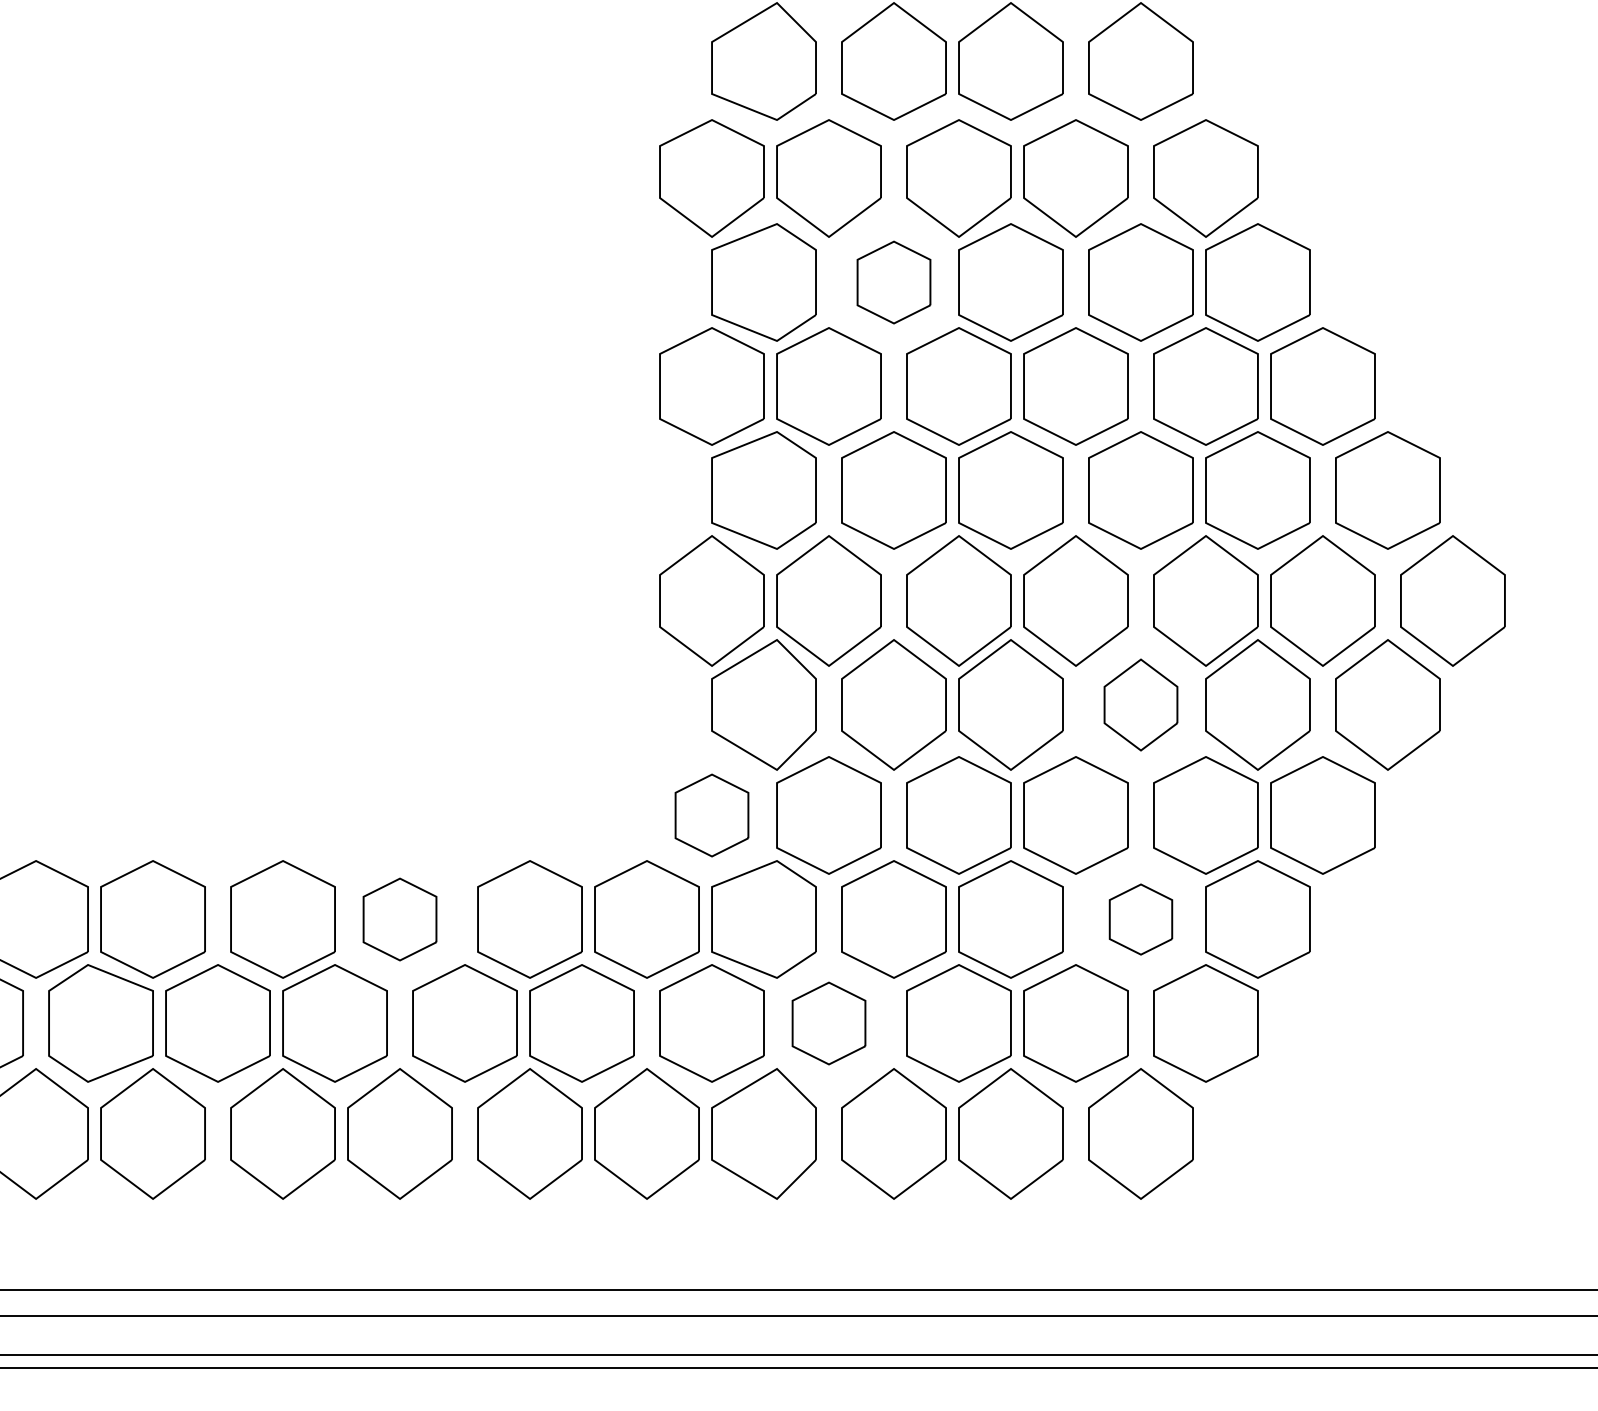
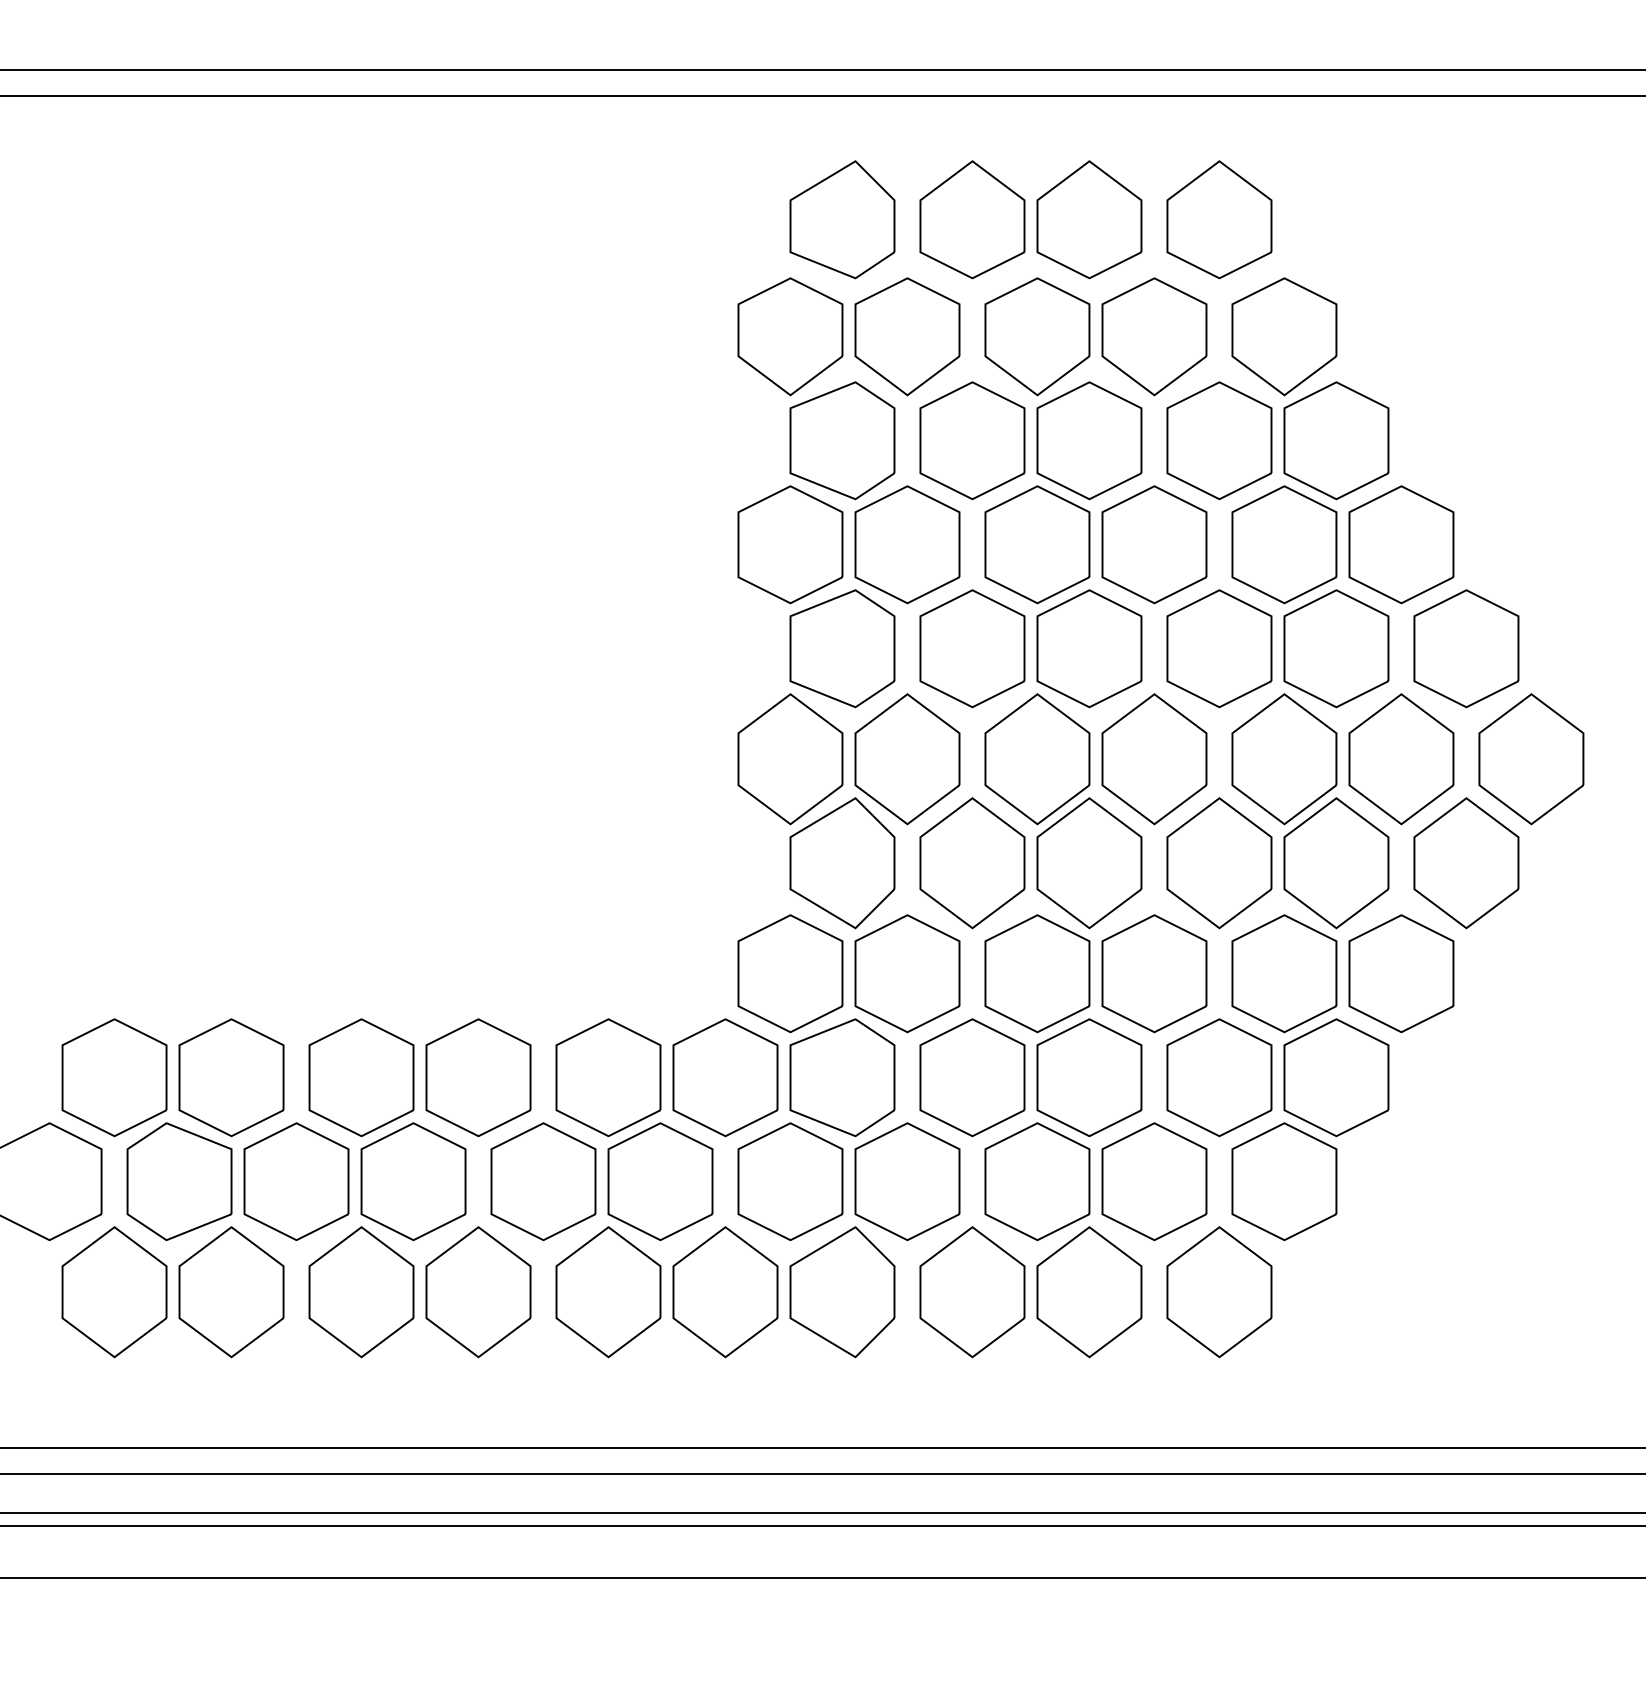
part: (894, 282) -> (972, 440), size x1.43
part: (1141, 705) -> (1219, 863), size x1.43
part: (712, 815) -> (790, 973), size x1.43
part: (400, 919) -> (478, 1077), size x1.43
part: (1141, 919) -> (1219, 1077), size x1.67
part: (829, 1023) -> (907, 1181), size x1.43

